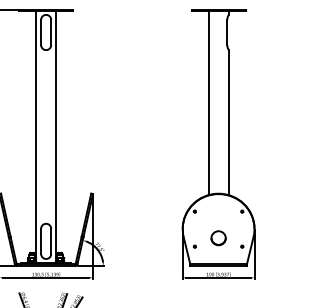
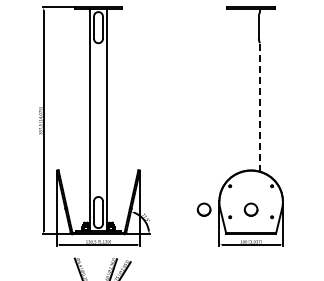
line: (208, 102) -> (242, 89), removed
line: (229, 121) -> (260, 106), solid -> dashed
part: (164, 237) -> (203, 209), added

